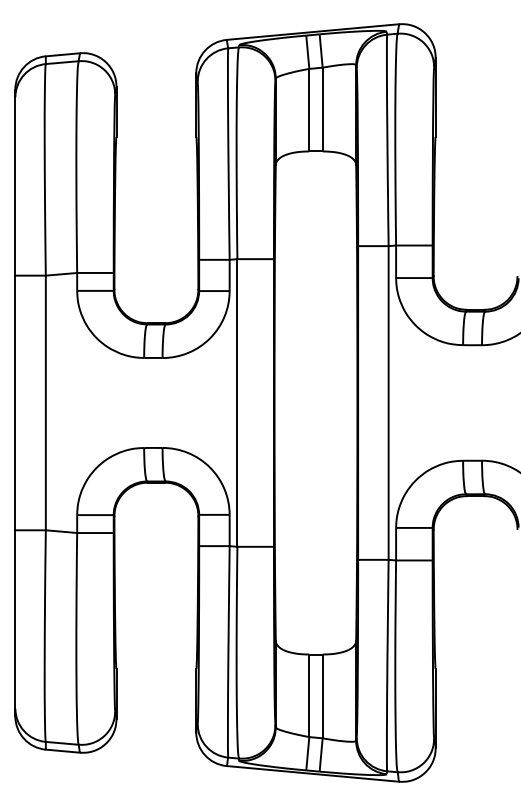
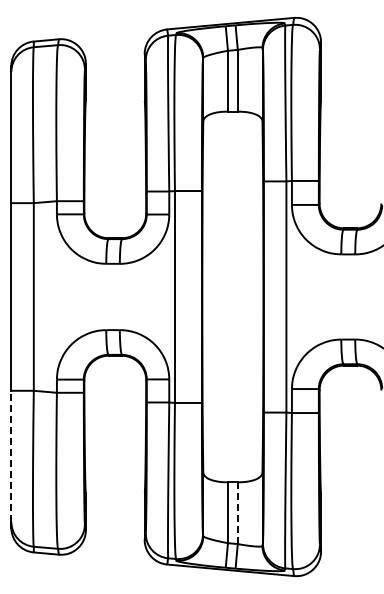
line: (15, 619) -> (11, 456), solid -> dashed
line: (322, 696) -> (237, 513), solid -> dashed

